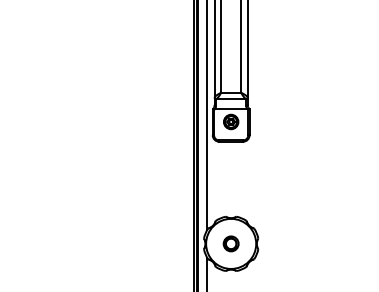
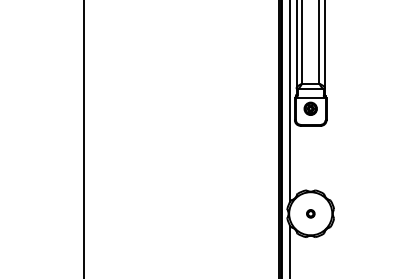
part: (230, 243) -> (310, 213), size x0.6

